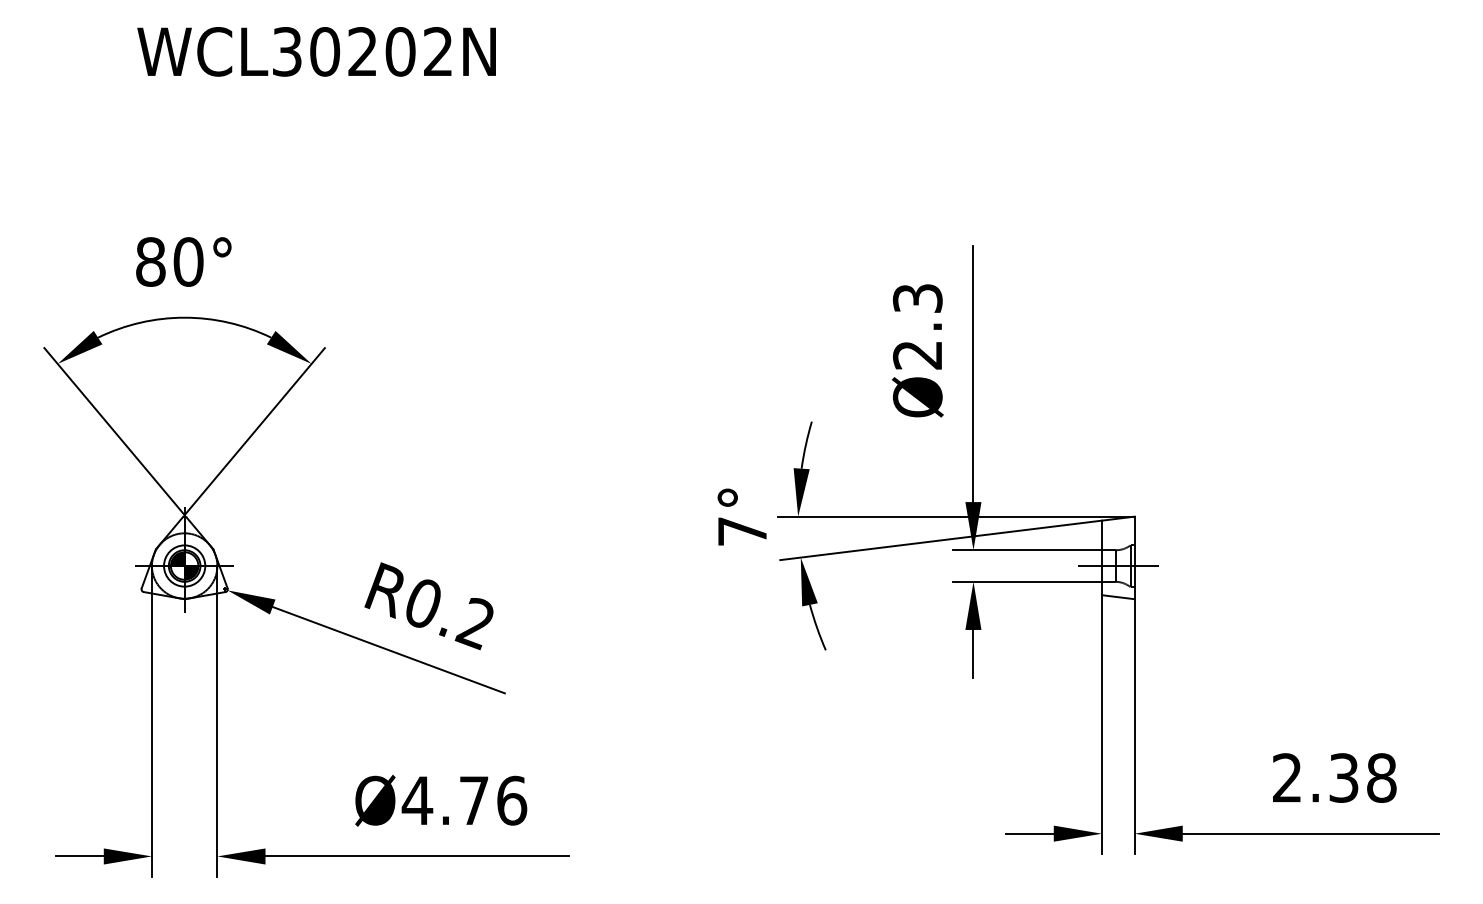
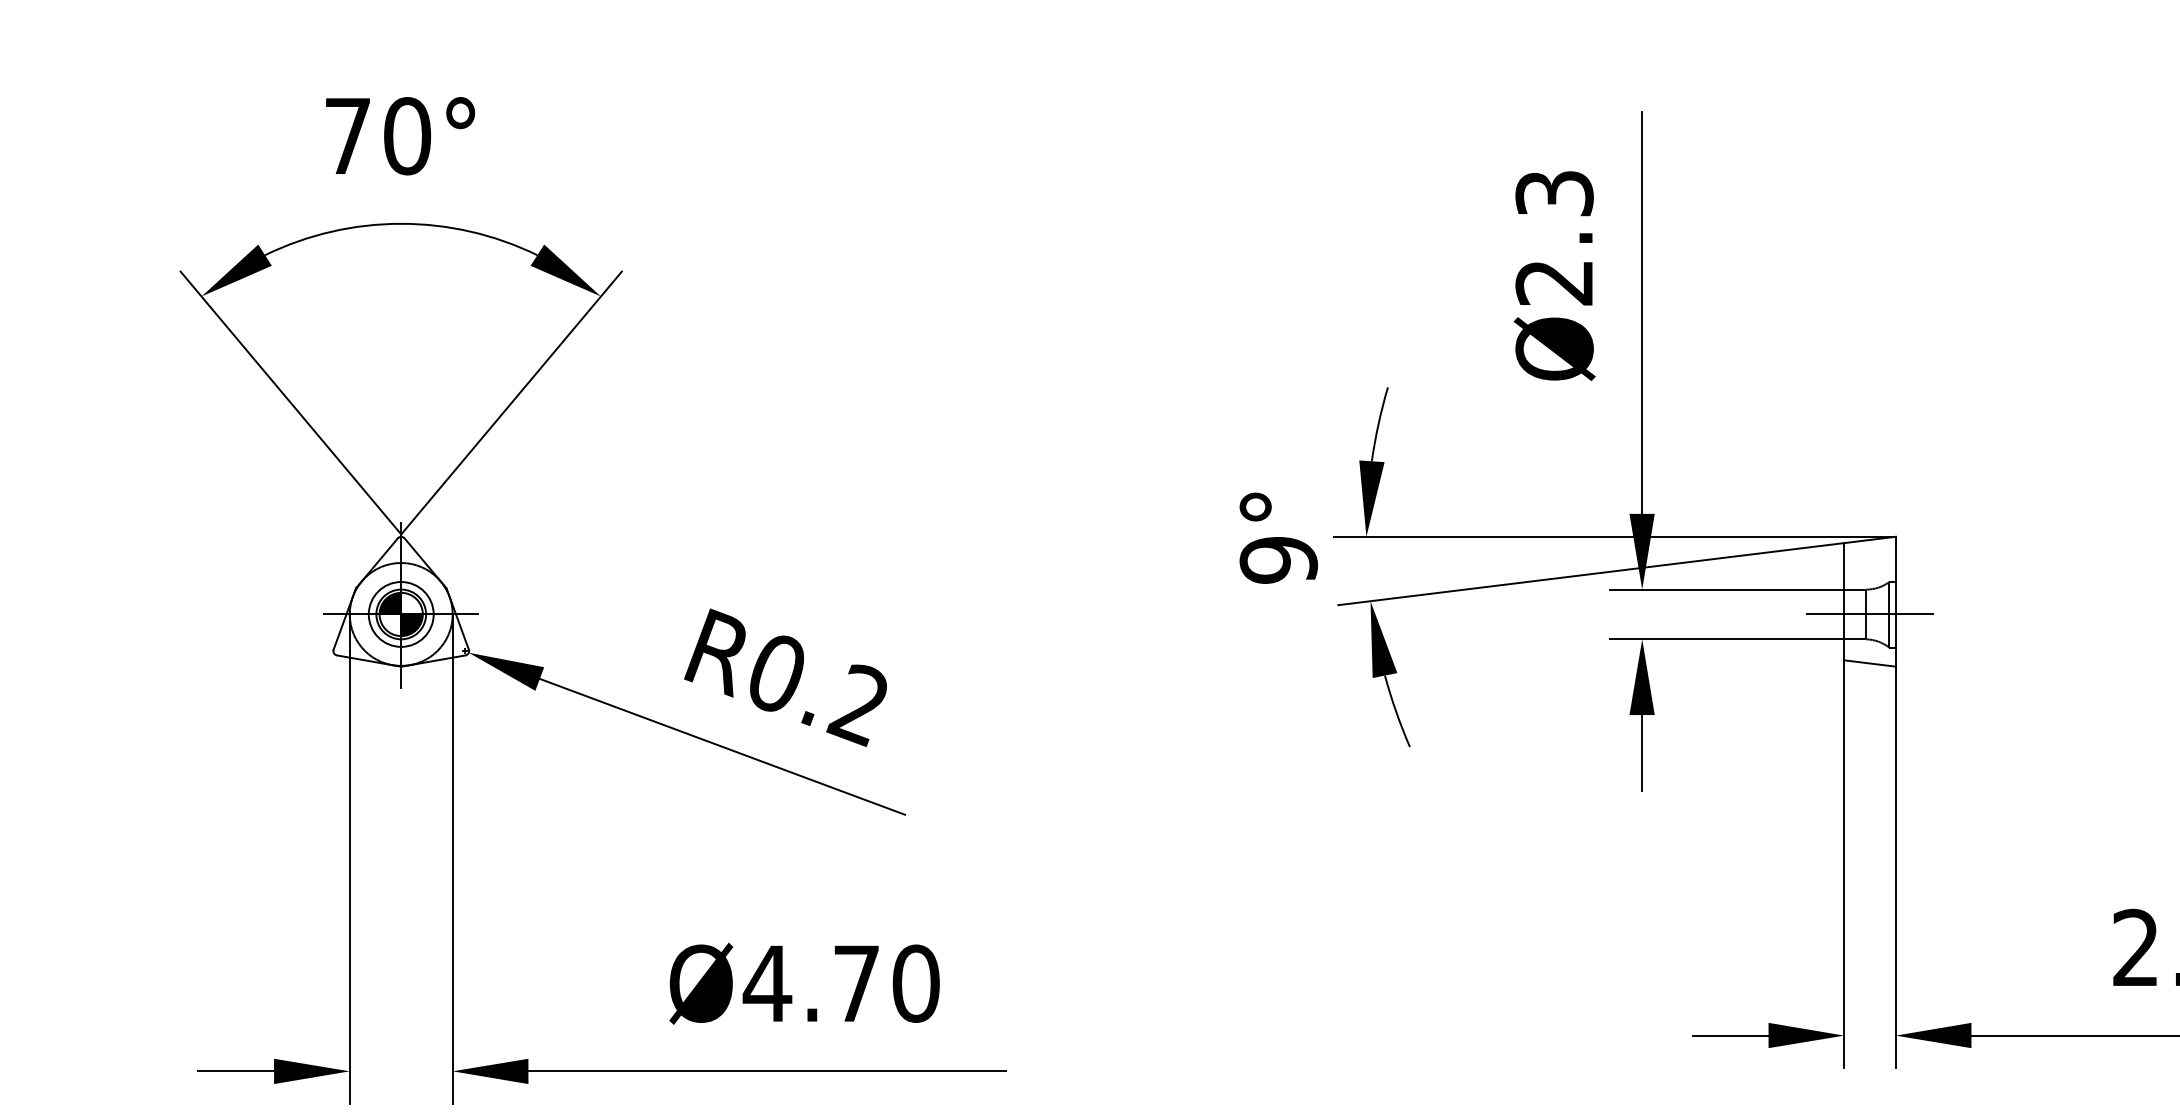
text: (150, 261) -> (347, 135), 80° -> 70°
text: (742, 531) -> (1278, 560), 7° -> 9°
text: (512, 800) -> (916, 983), Ø4.76 -> Ø4.70

